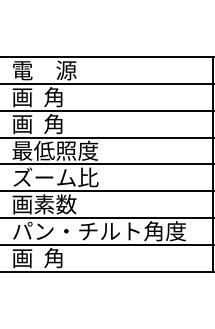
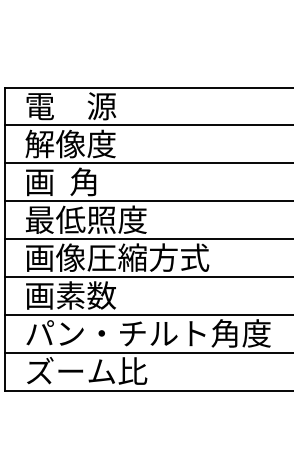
text: (44, 97) -> (70, 144), 画  角 -> 解像度
text: (77, 177) -> (117, 257), ズーム比 -> 画像圧縮方式
text: (55, 258) -> (86, 371), 画  角 -> ズーム比

